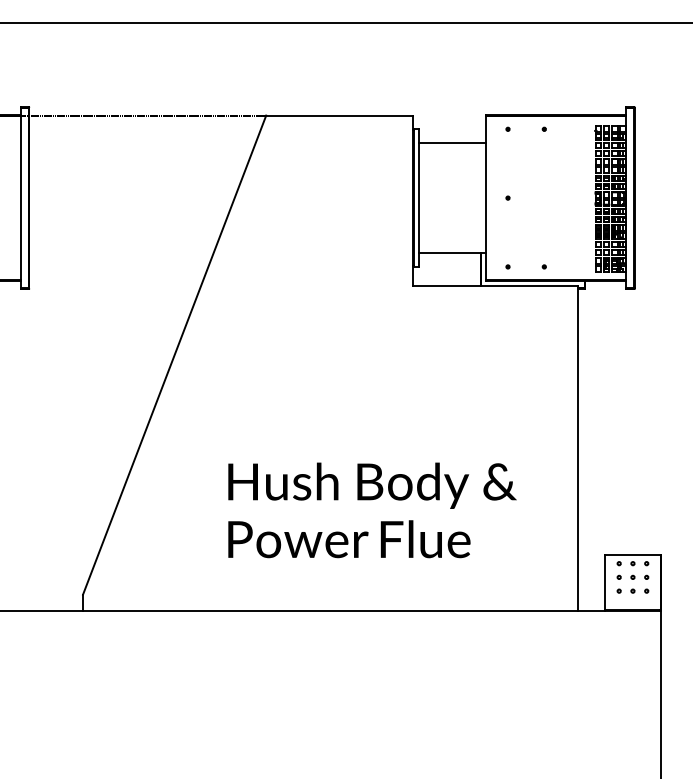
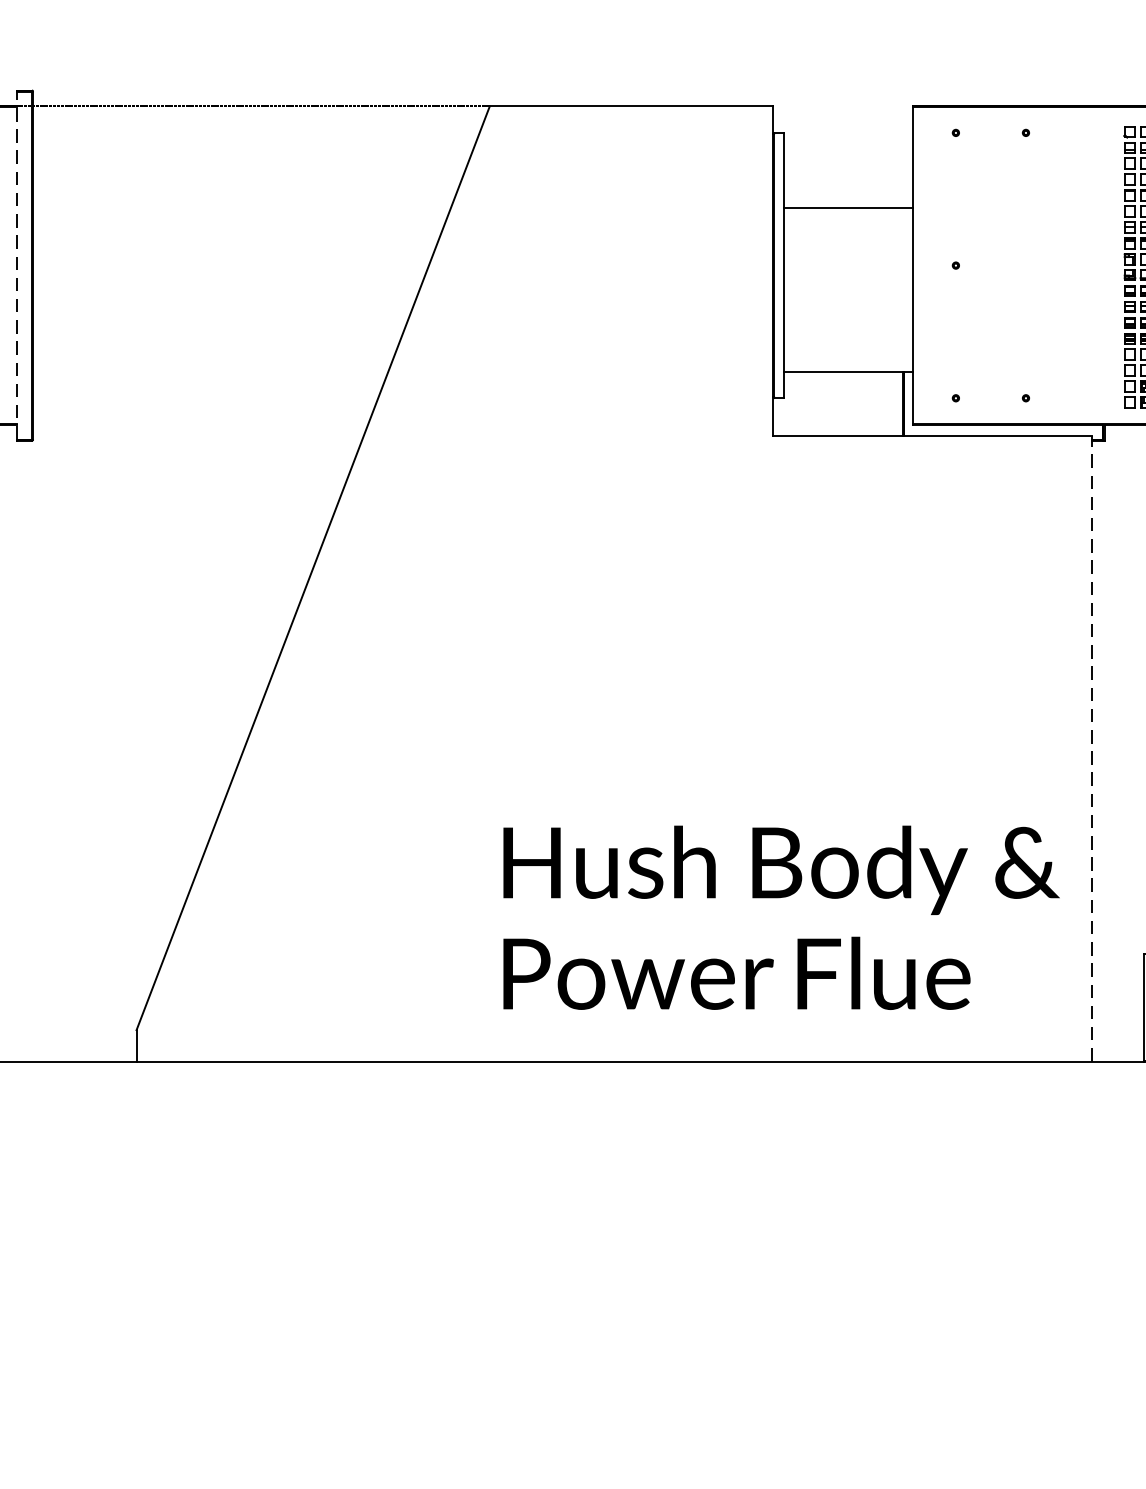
line: (452, 143) -> (848, 208), moved
line: (20, 197) -> (16, 264), solid -> dashed
line: (578, 448) -> (1091, 748), solid -> dashed
text: (372, 510) -> (781, 917), moved

